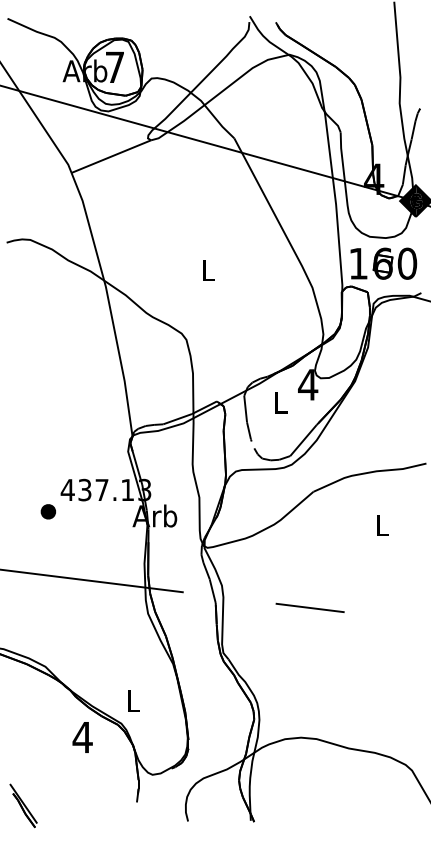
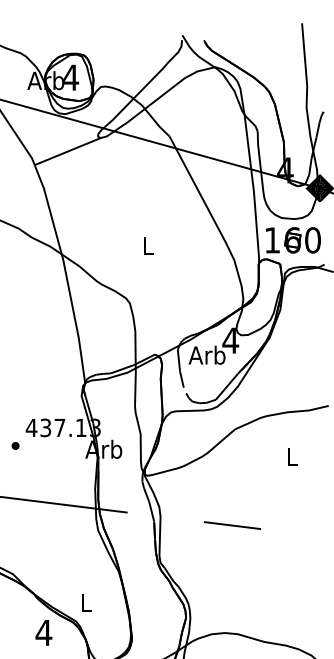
text: (114, 66) -> (70, 76), 7 -> 4
text: (279, 401) -> (207, 354), L -> Arb
part: (48, 511) -> (15, 445), size x0.62

